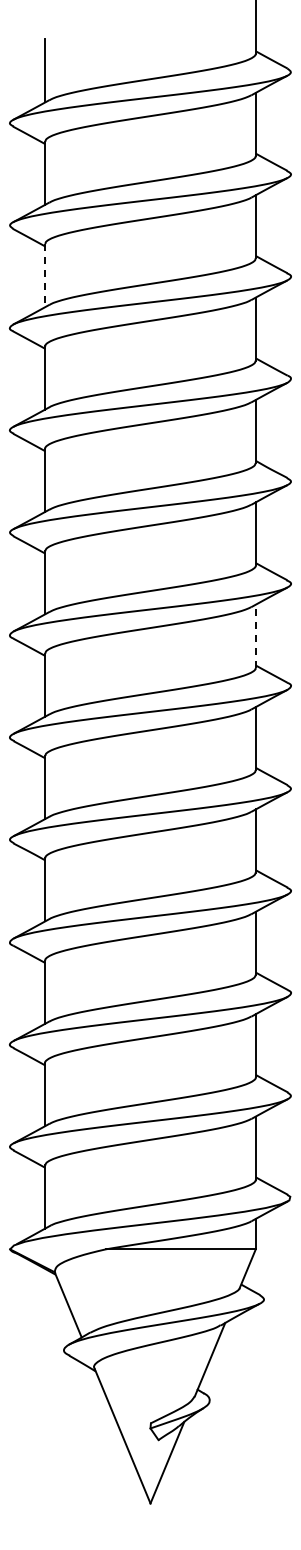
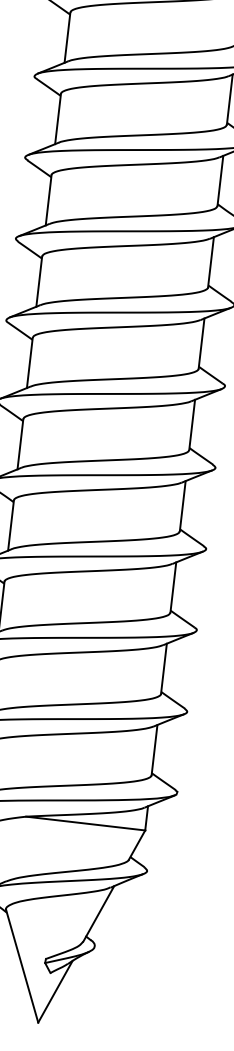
line: (45, 275) -> (67, 37), dashed -> solid
line: (255, 636) -> (201, 343), dashed -> solid

